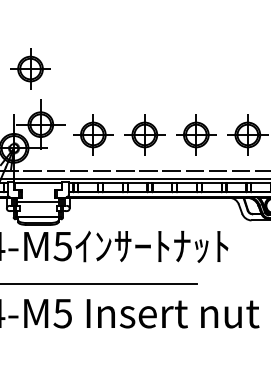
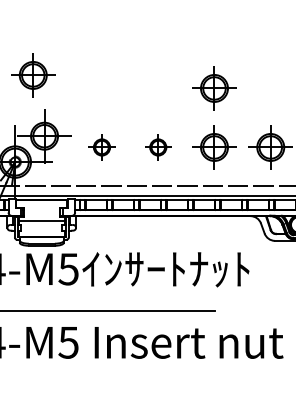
part: (196, 80) -> (214, 87), added
part: (93, 134) -> (102, 146), size x0.6
part: (144, 134) -> (157, 146), size x0.6

